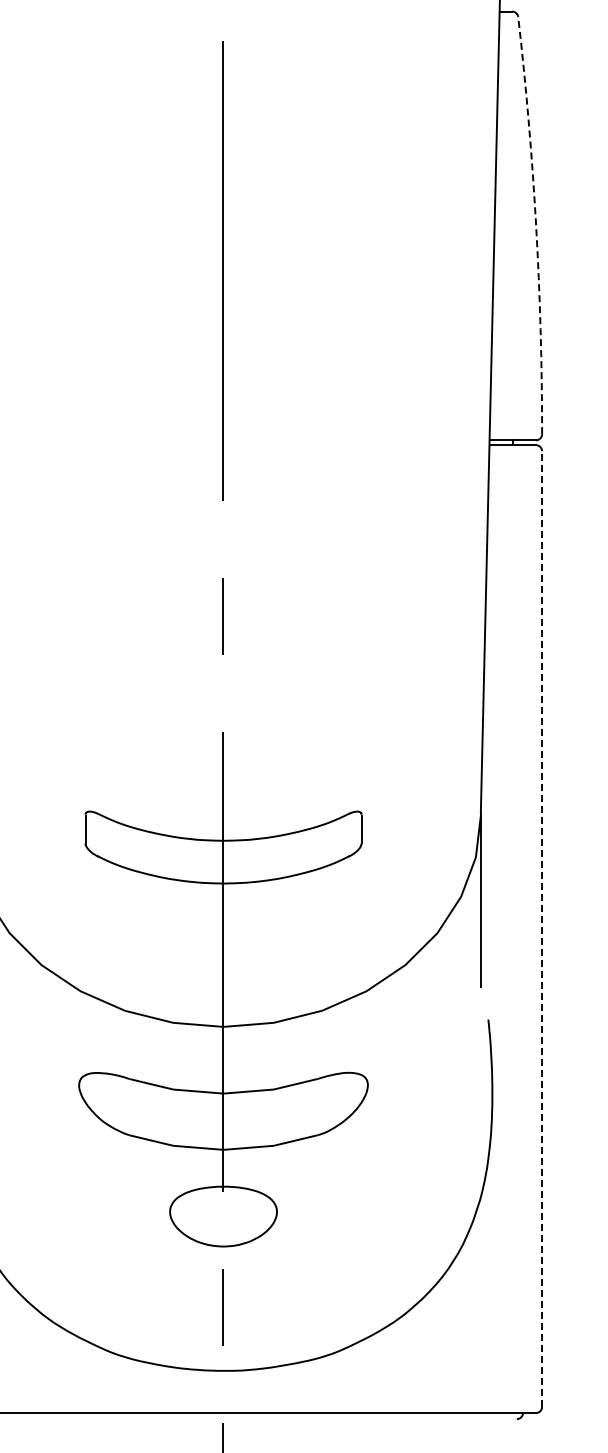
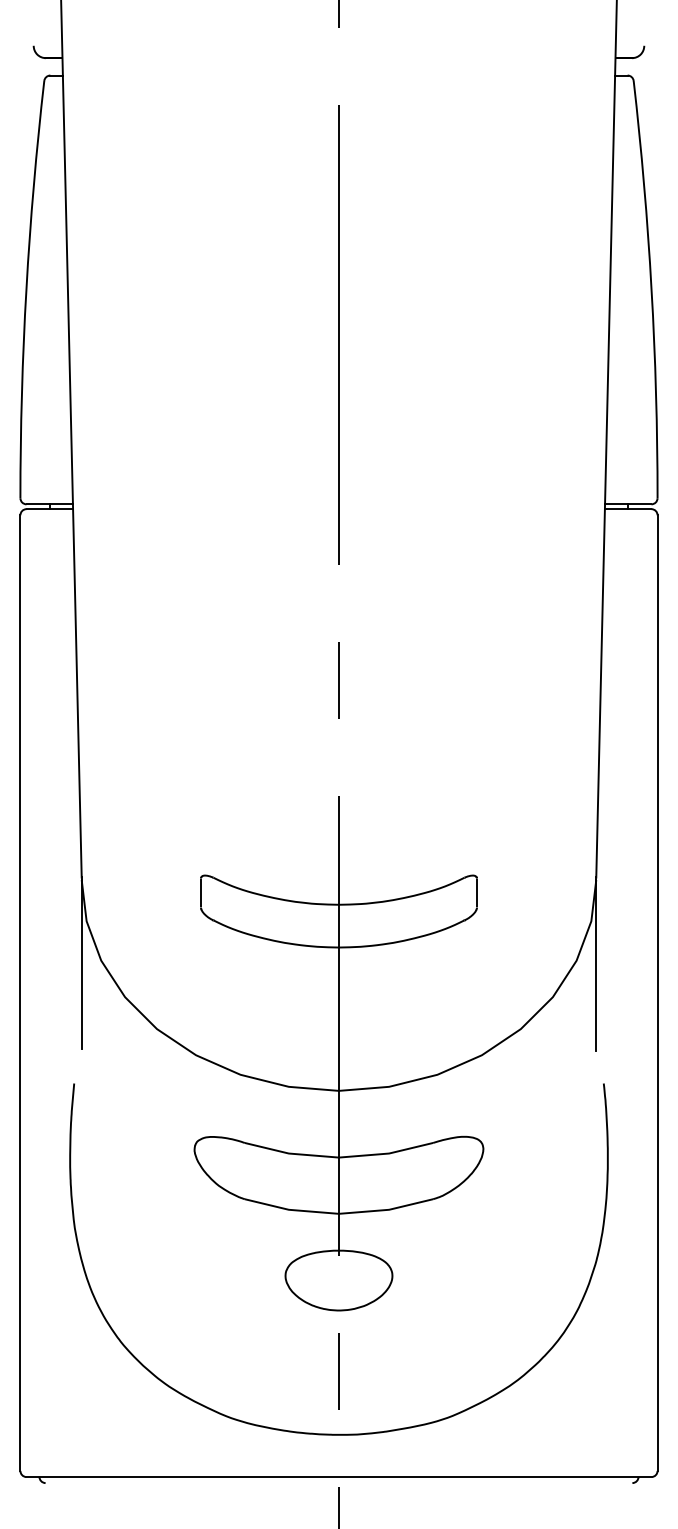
arc: (536, 225) -> (651, 289), dashed -> solid
line: (542, 929) -> (657, 993), dashed -> solid

